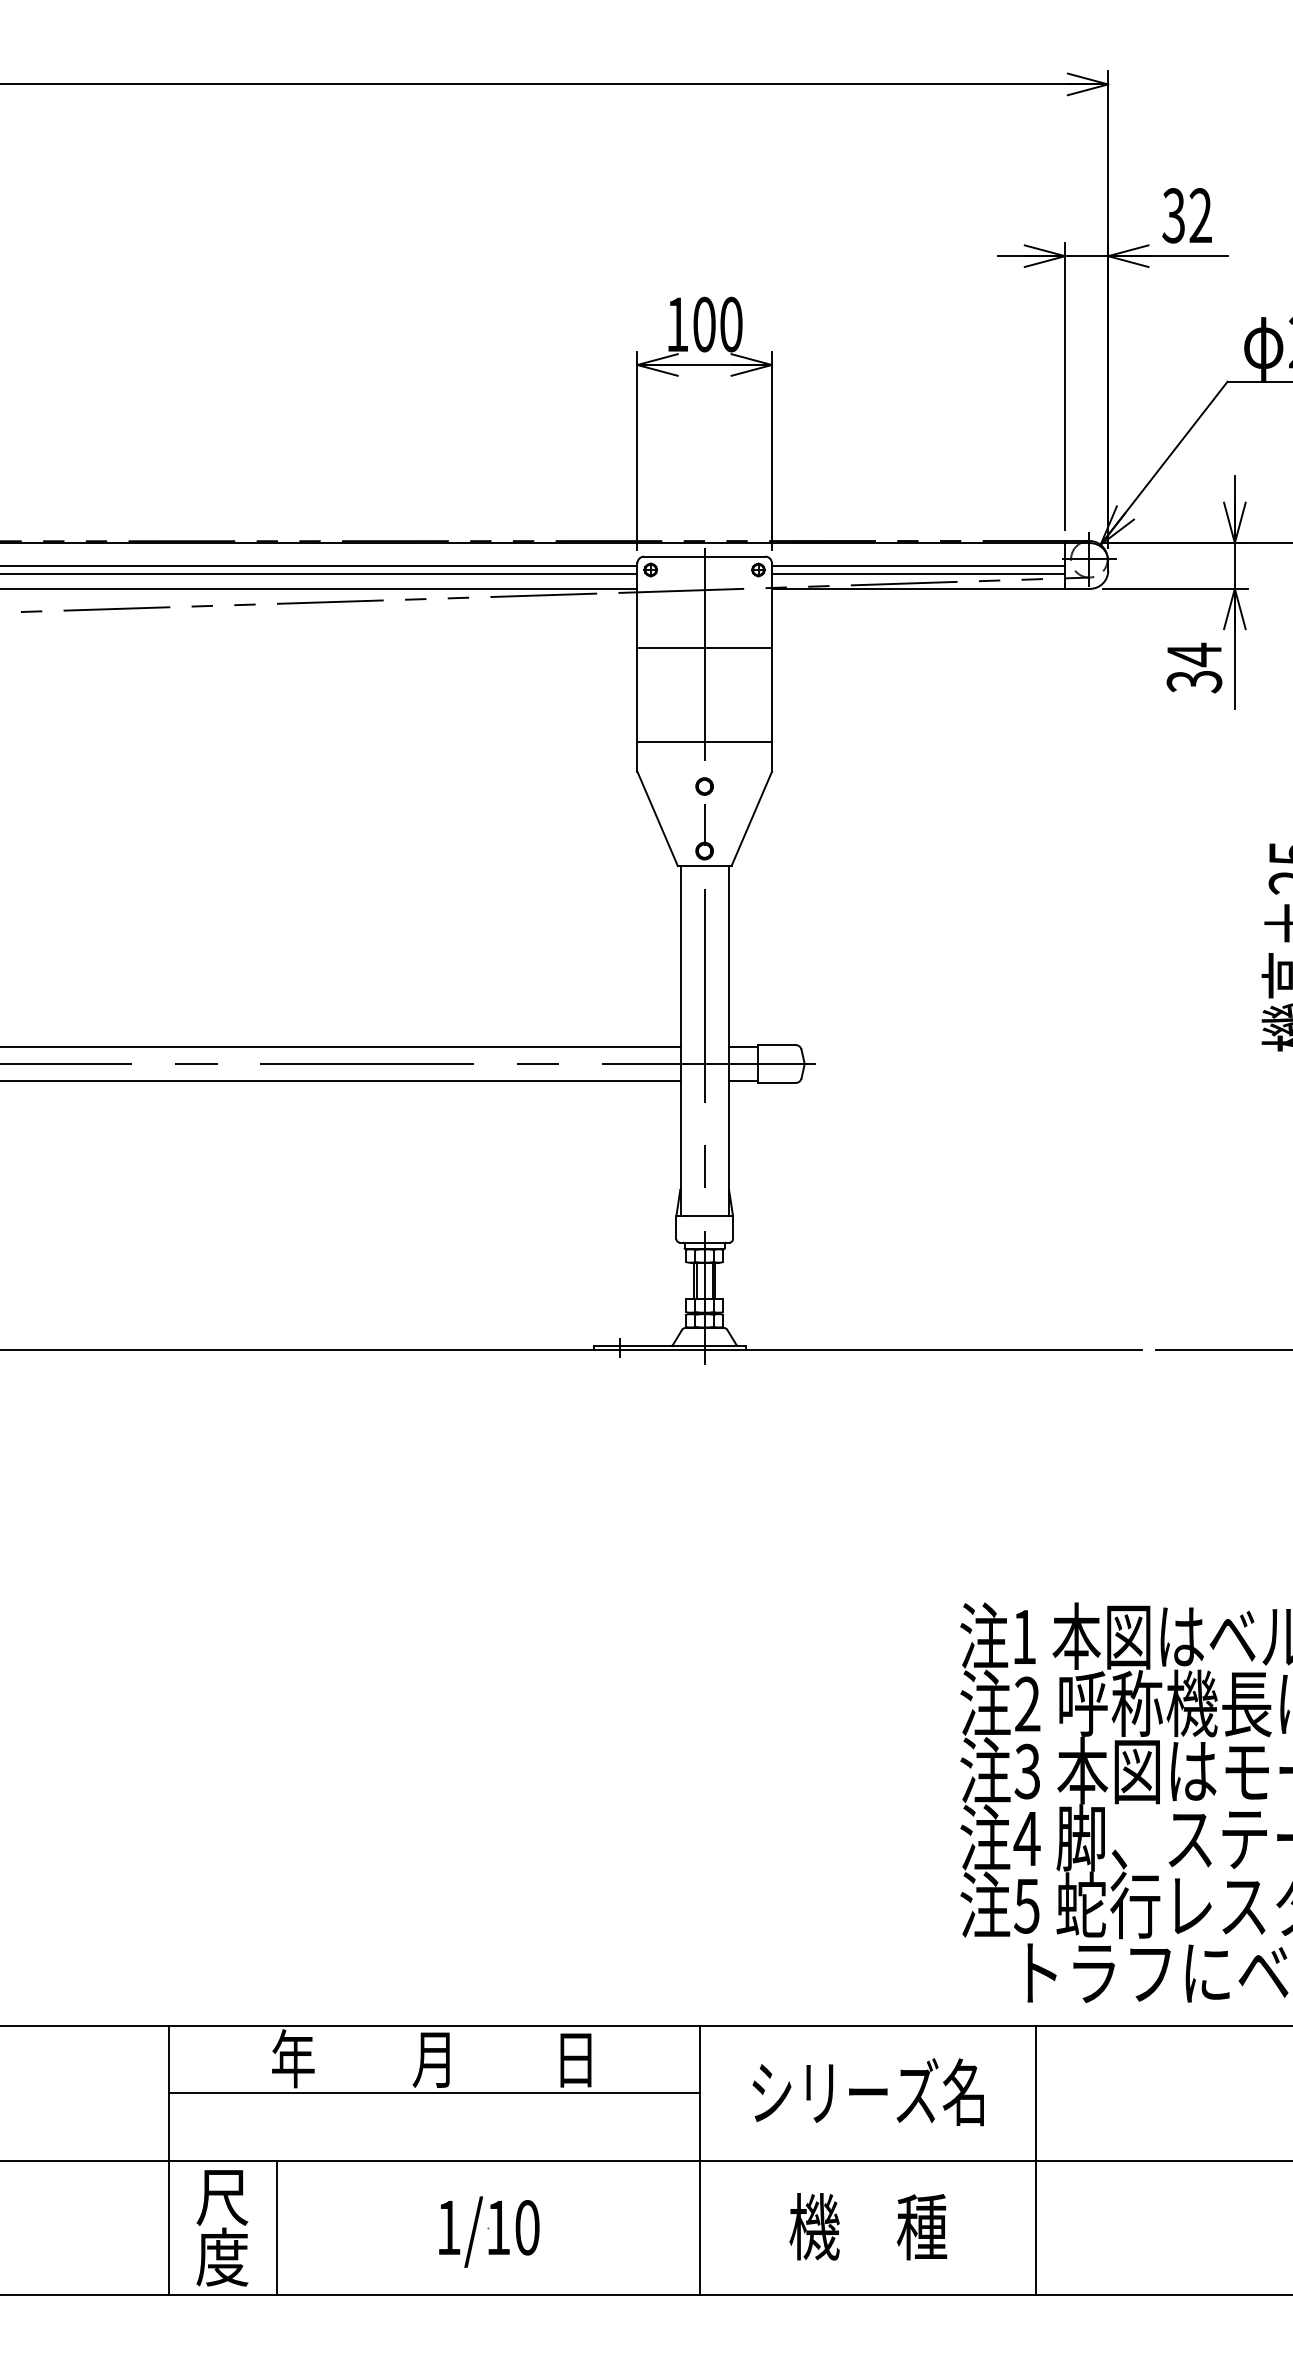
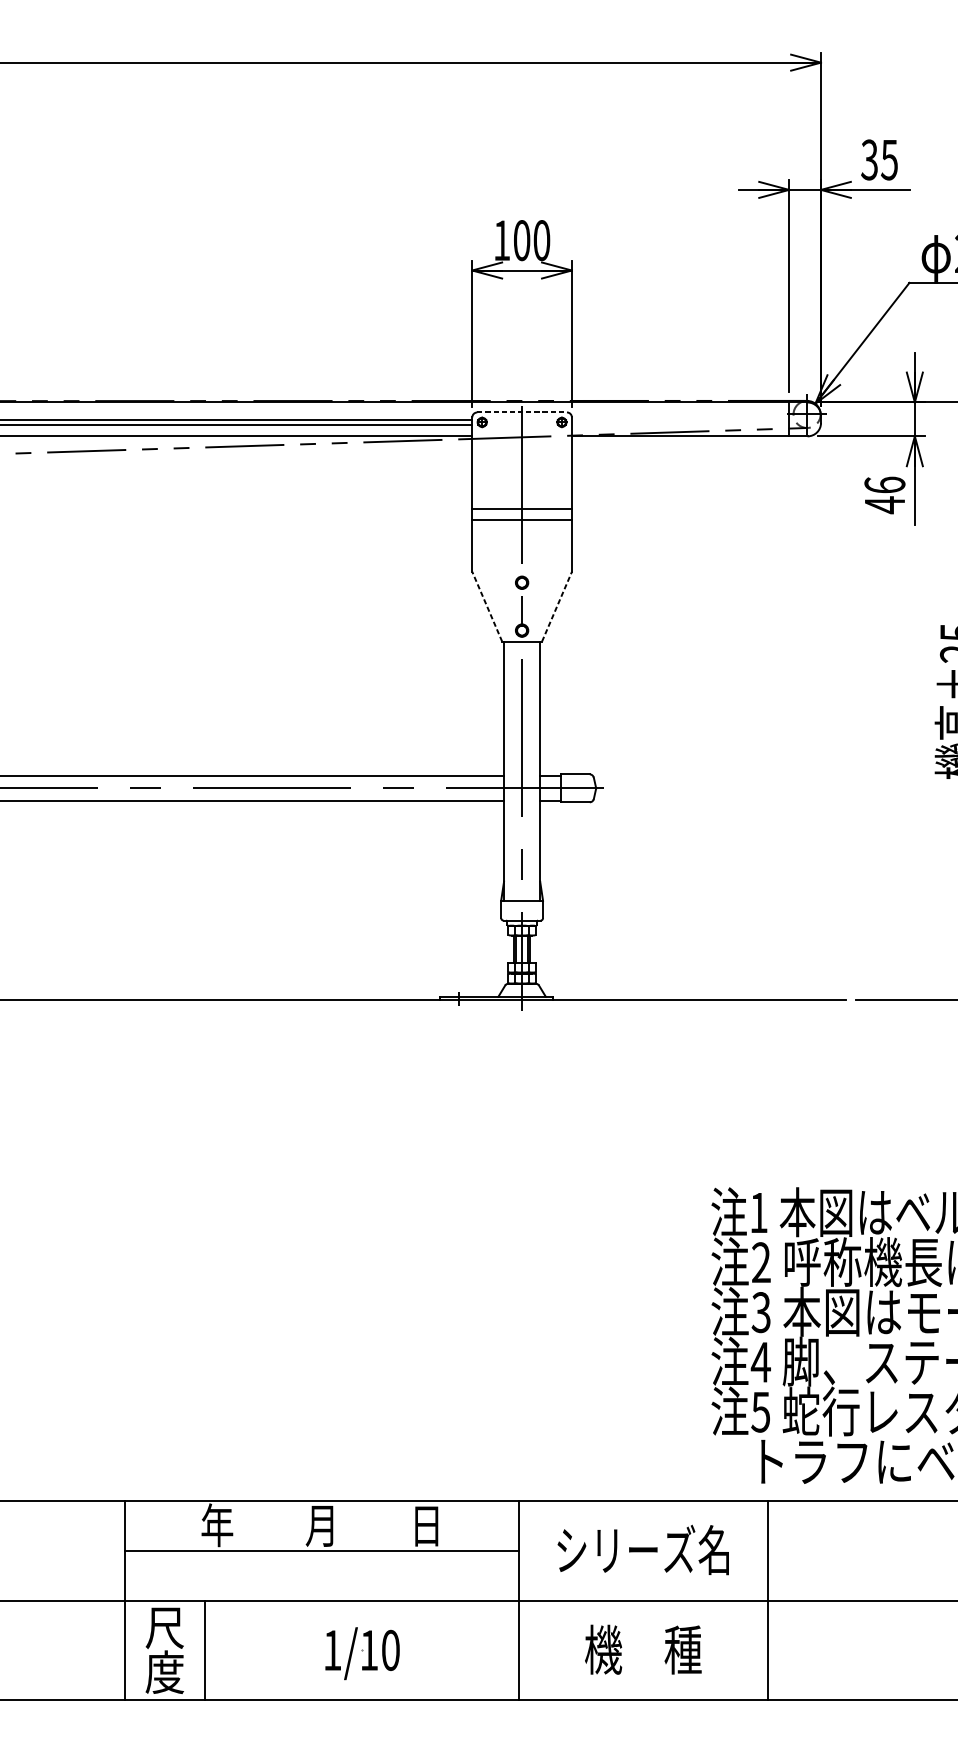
text: (1200, 215) -> (889, 159), 32 -> 35
line: (704, 556) -> (521, 412), solid -> dashed
line: (918, 566) -> (680, 419), removed
line: (918, 573) -> (680, 424), removed
line: (704, 648) -> (521, 509), moved
text: (1194, 668) -> (884, 495), 34 -> 46
line: (704, 742) -> (521, 519), moved
line: (657, 818) -> (487, 606), solid -> dashed
line: (751, 818) -> (556, 606), solid -> dashed

